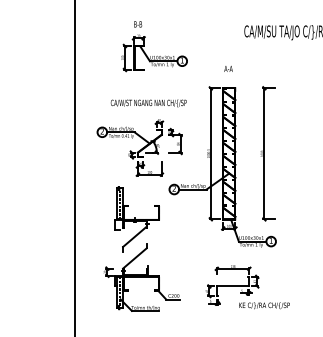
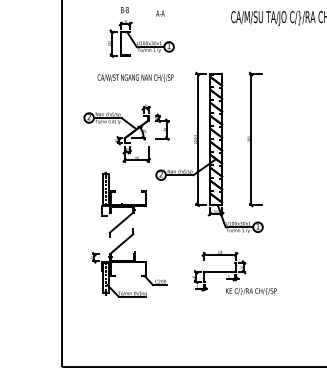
text: (228, 68) -> (160, 13), moved
text: (148, 102) -> (135, 77), moved

